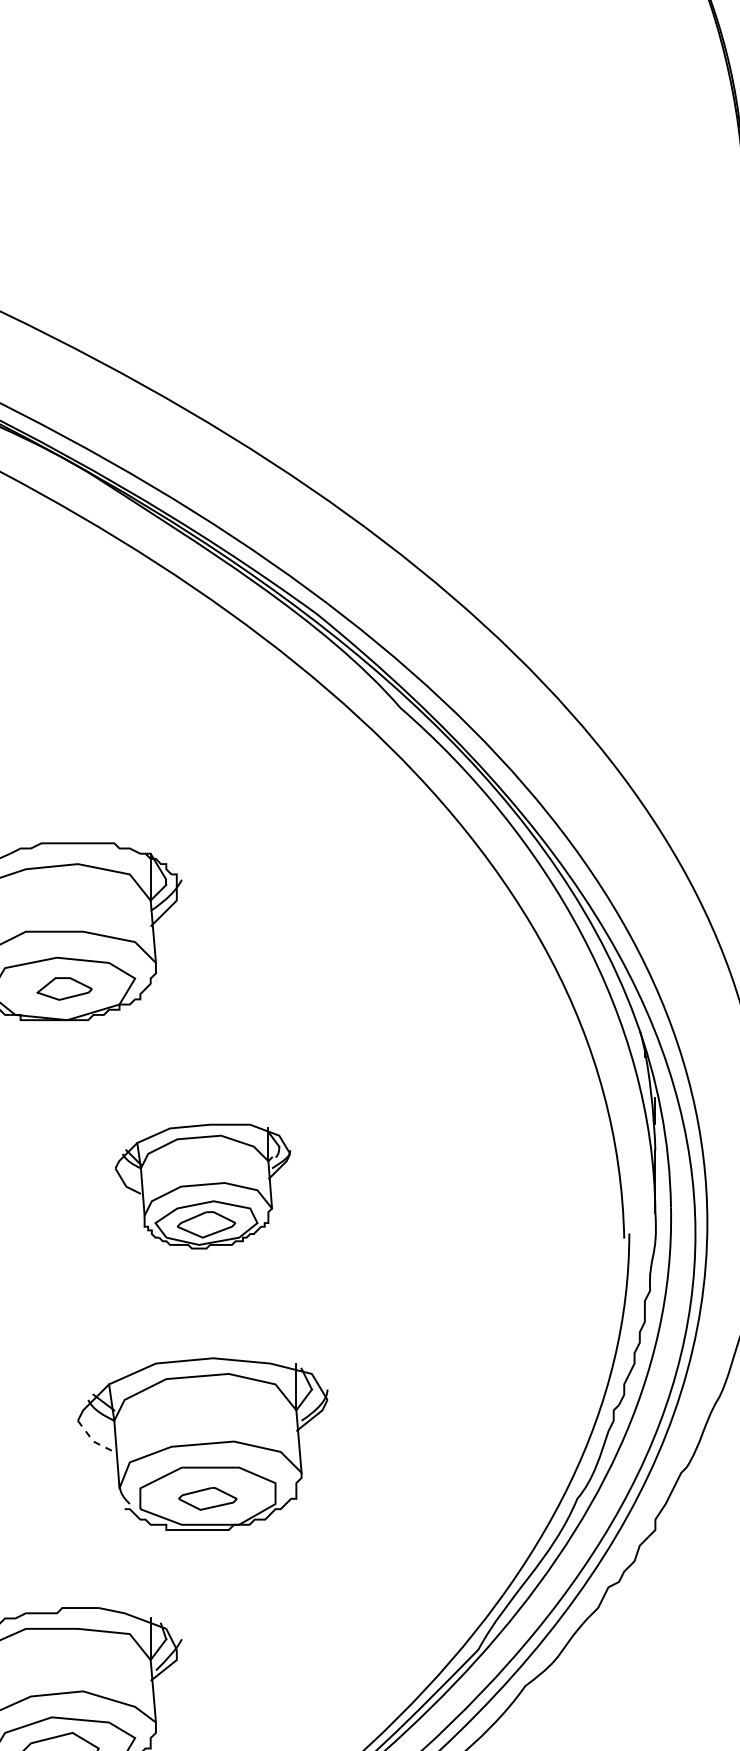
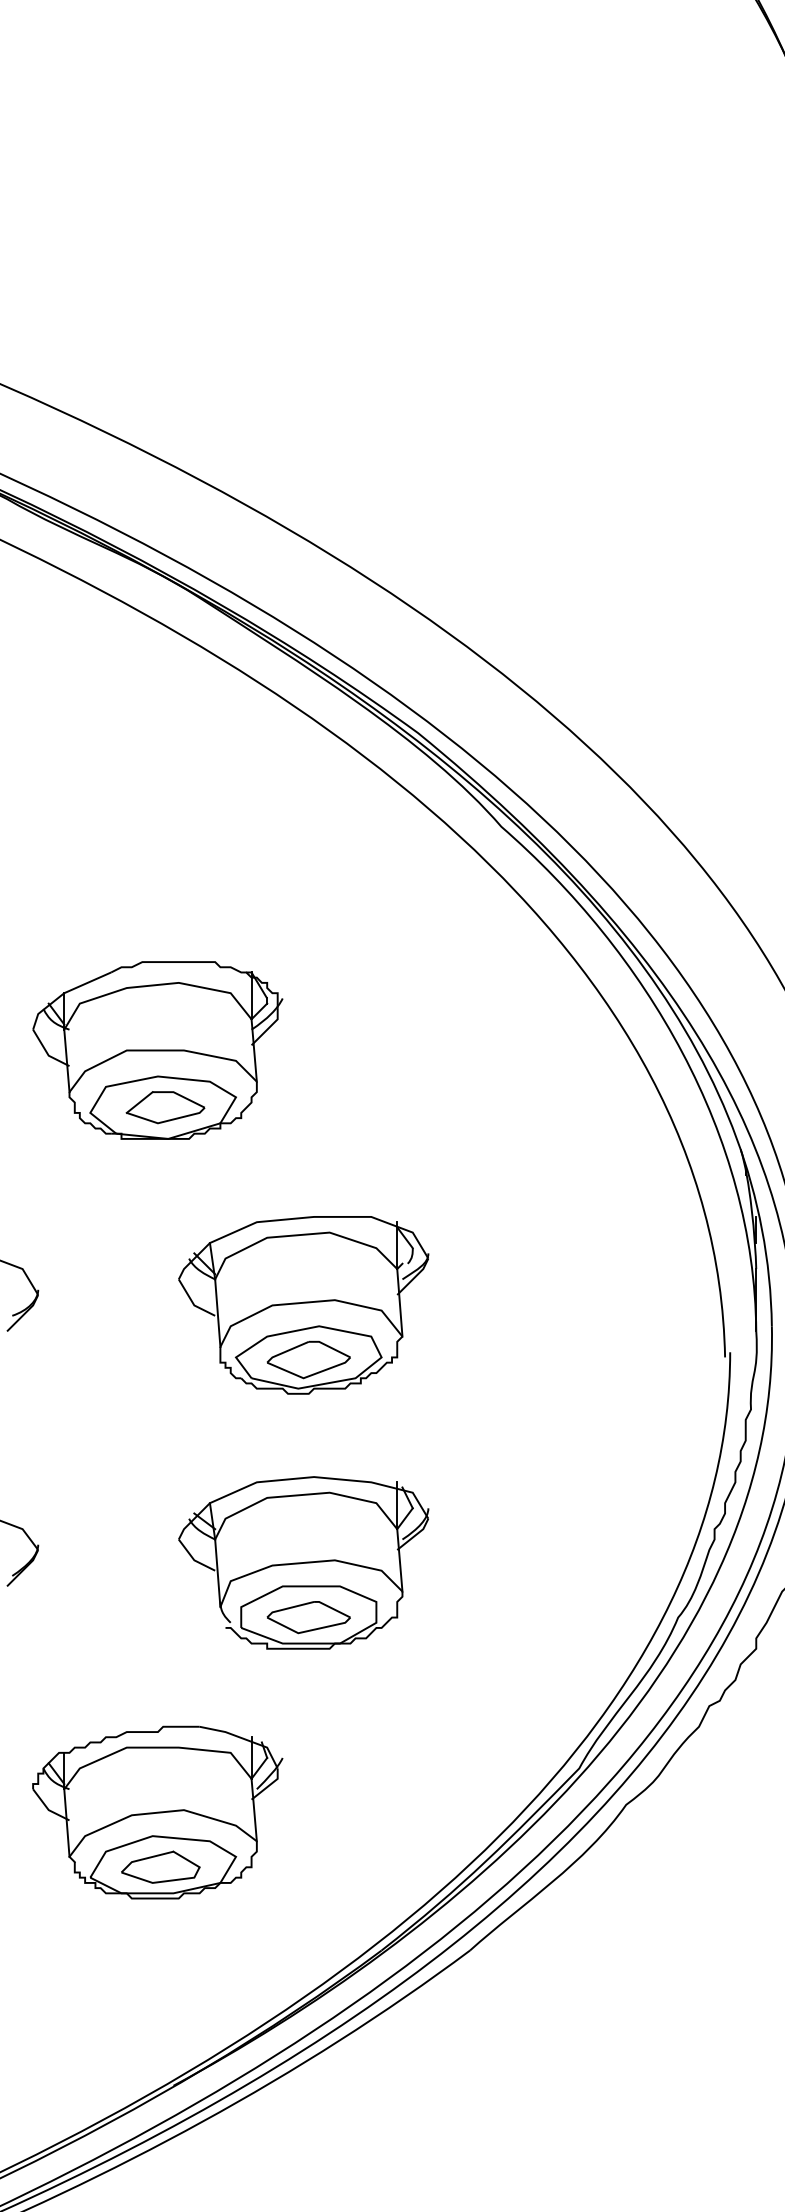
part: (64, 988) -> (165, 1107), size x1.43
part: (202, 1186) -> (303, 1305), size x1.43
line: (93, 1441) -> (194, 1560), dashed -> solid
part: (207, 1498) -> (308, 1617), size x1.43

